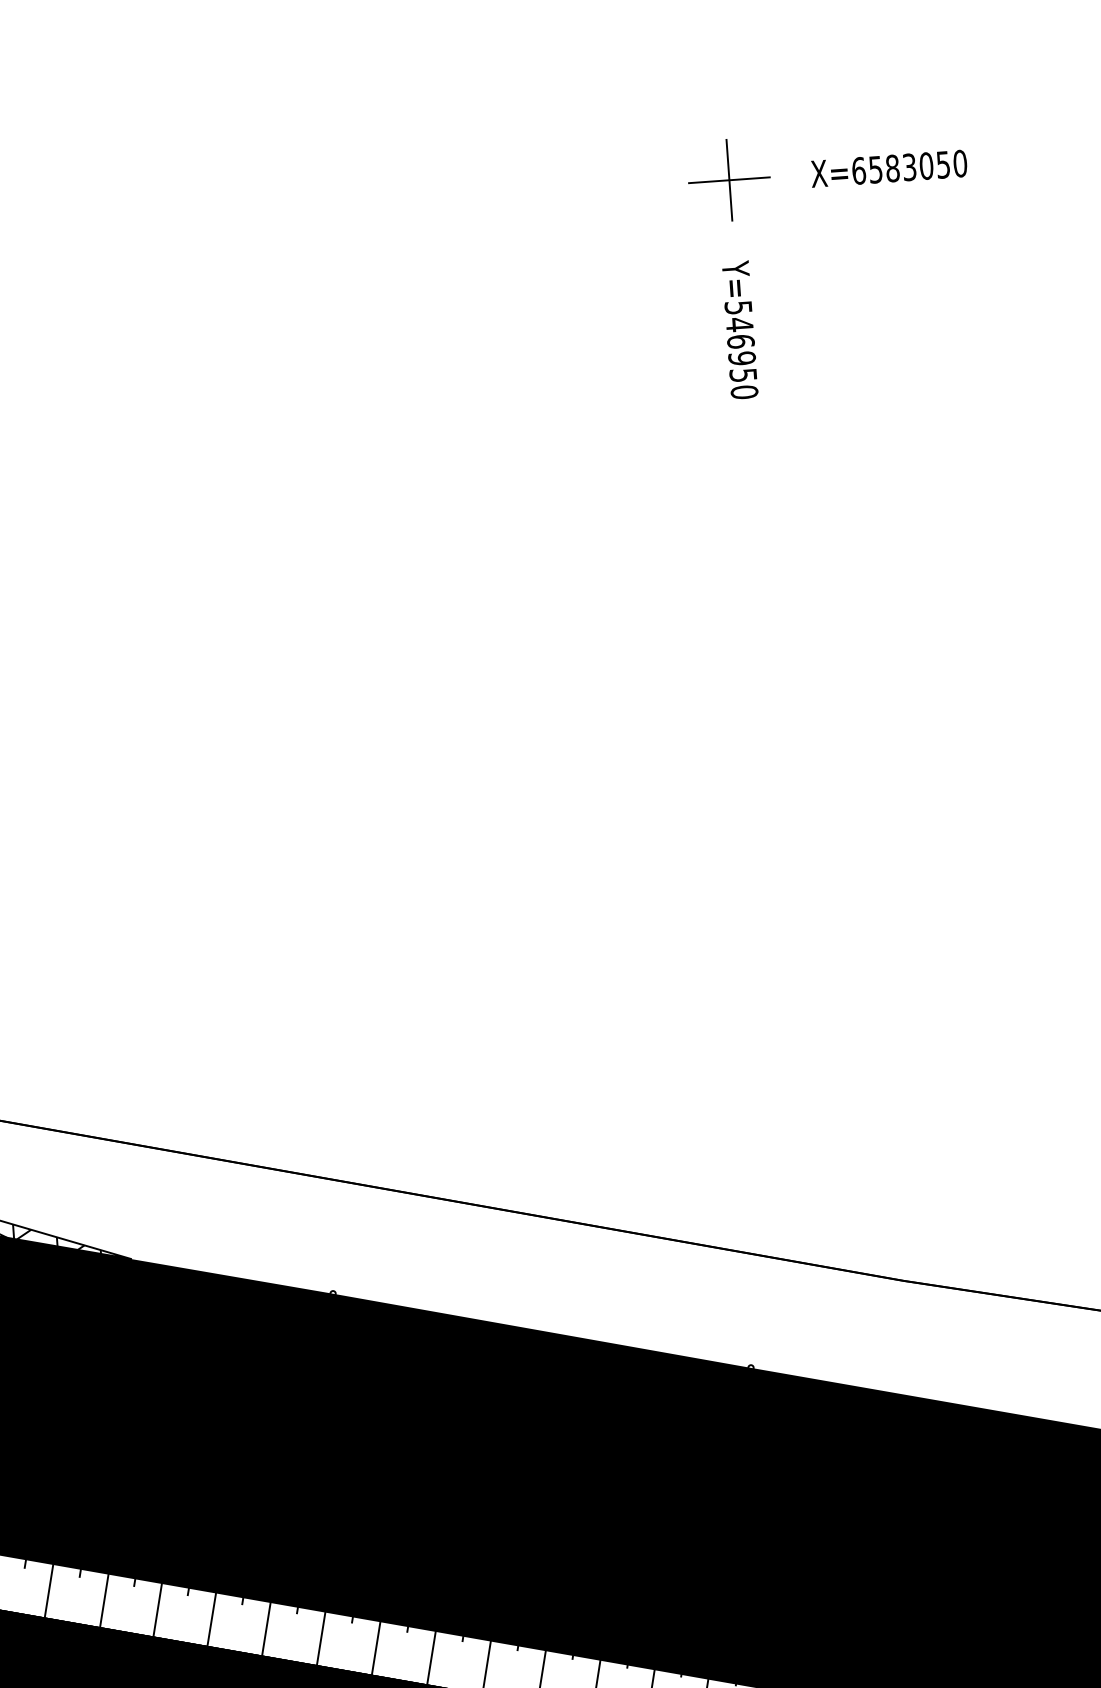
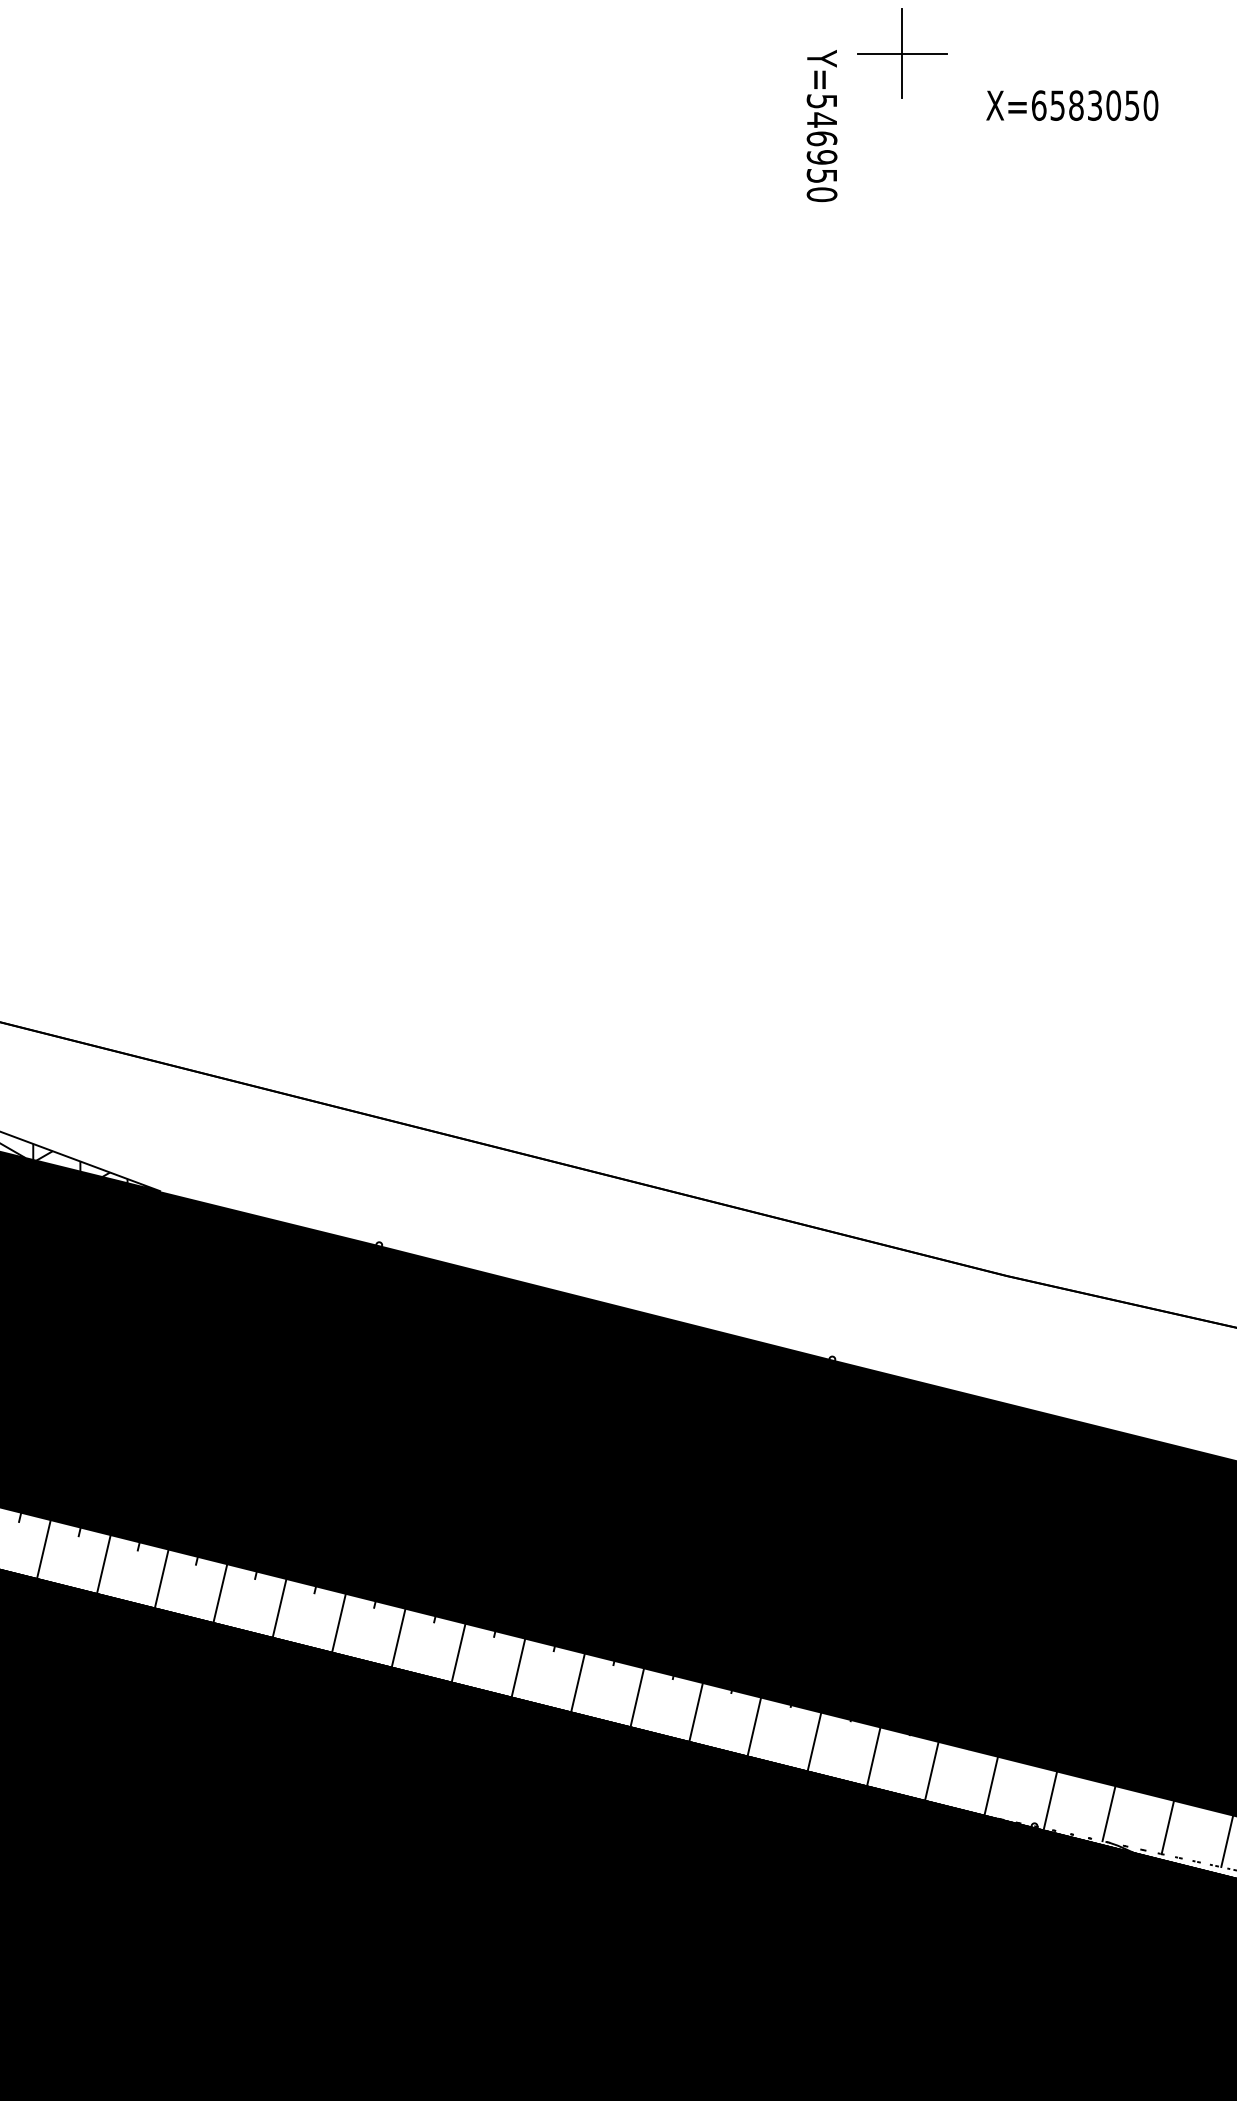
text: (889, 168) -> (1072, 105), moved
text: (739, 330) -> (821, 126), moved

